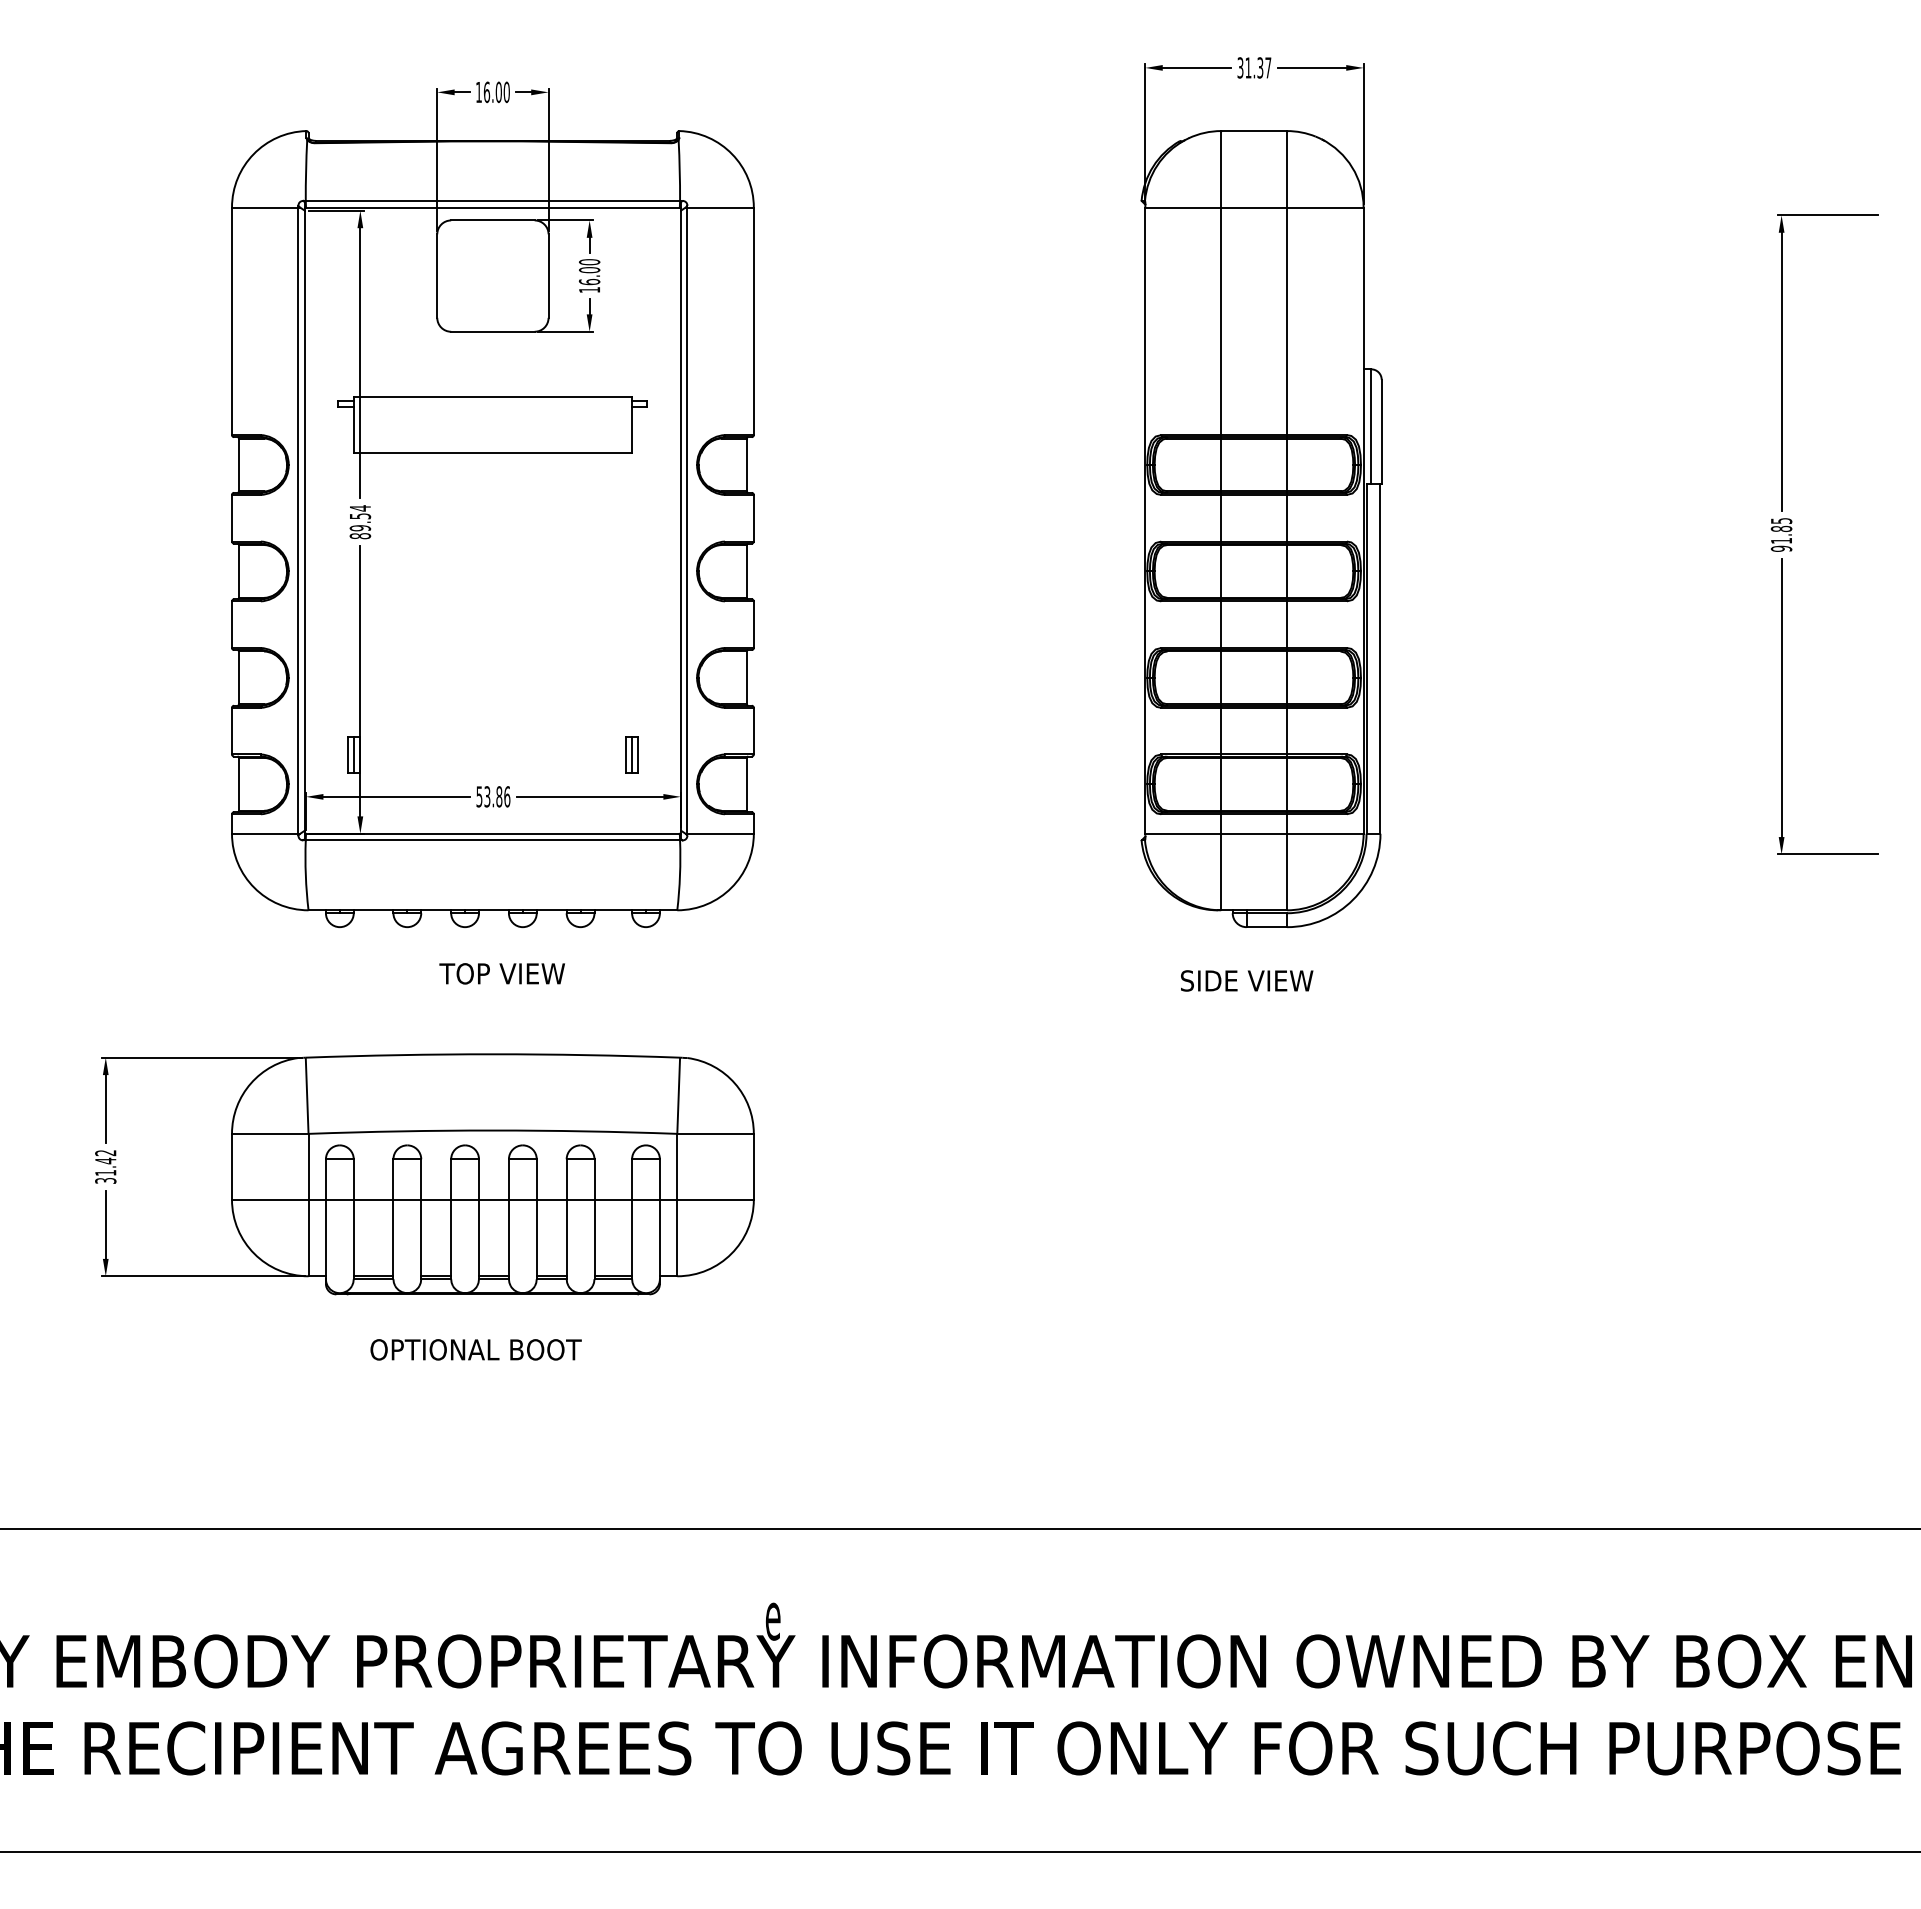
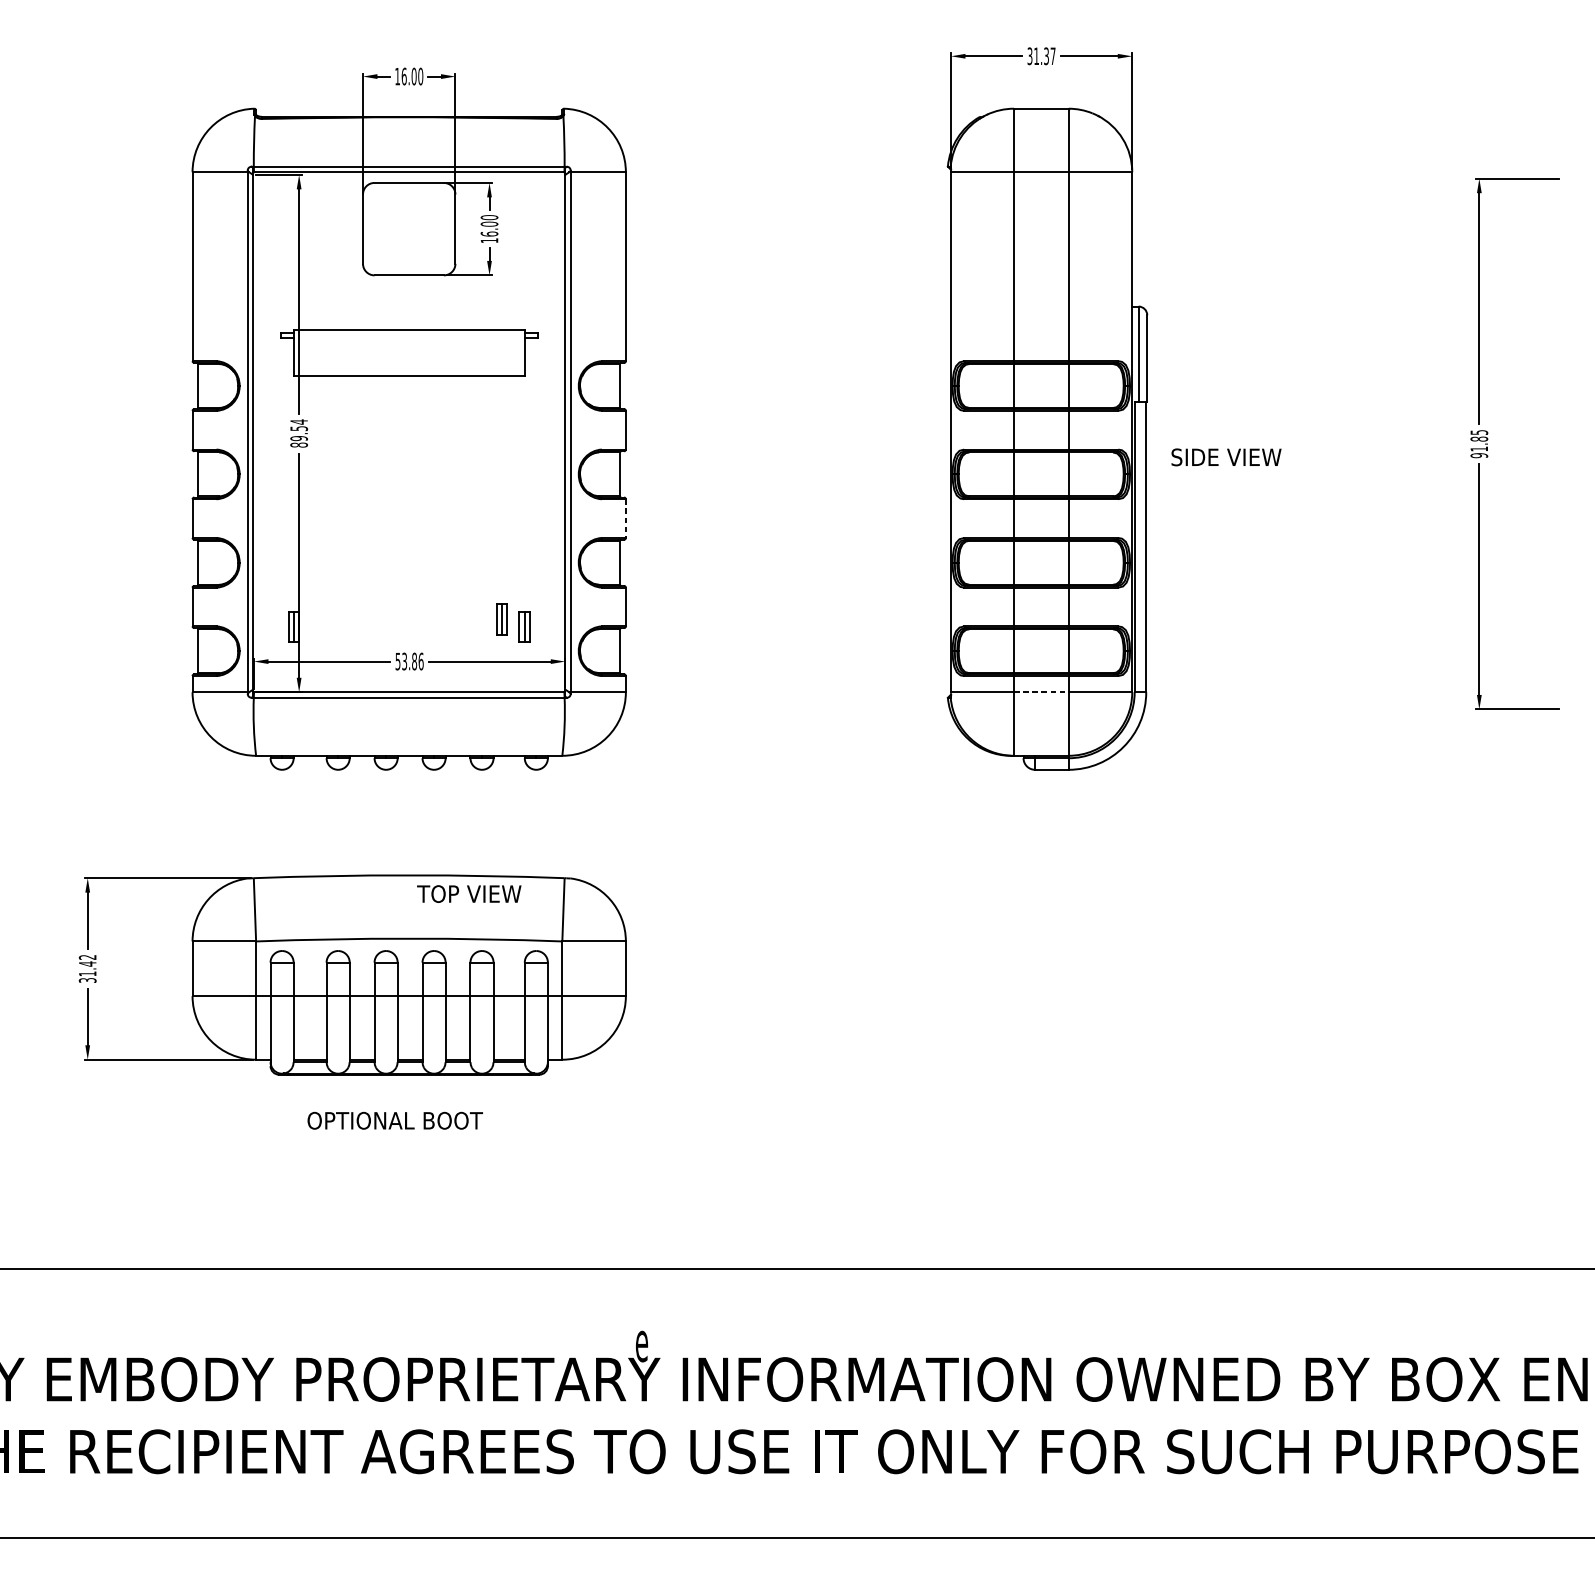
line: (753, 625) -> (625, 519), solid -> dashed
part: (604, 745) -> (501, 618), added
line: (1254, 833) -> (1041, 692), solid -> dashed
text: (501, 973) -> (468, 893), moved
text: (1247, 980) -> (1226, 457), moved

